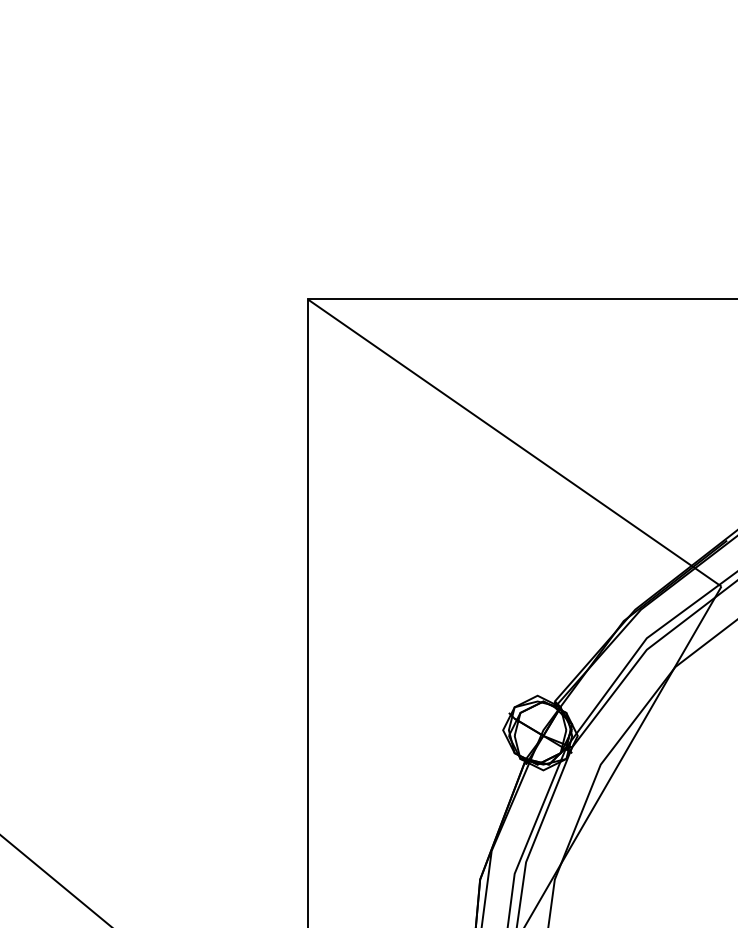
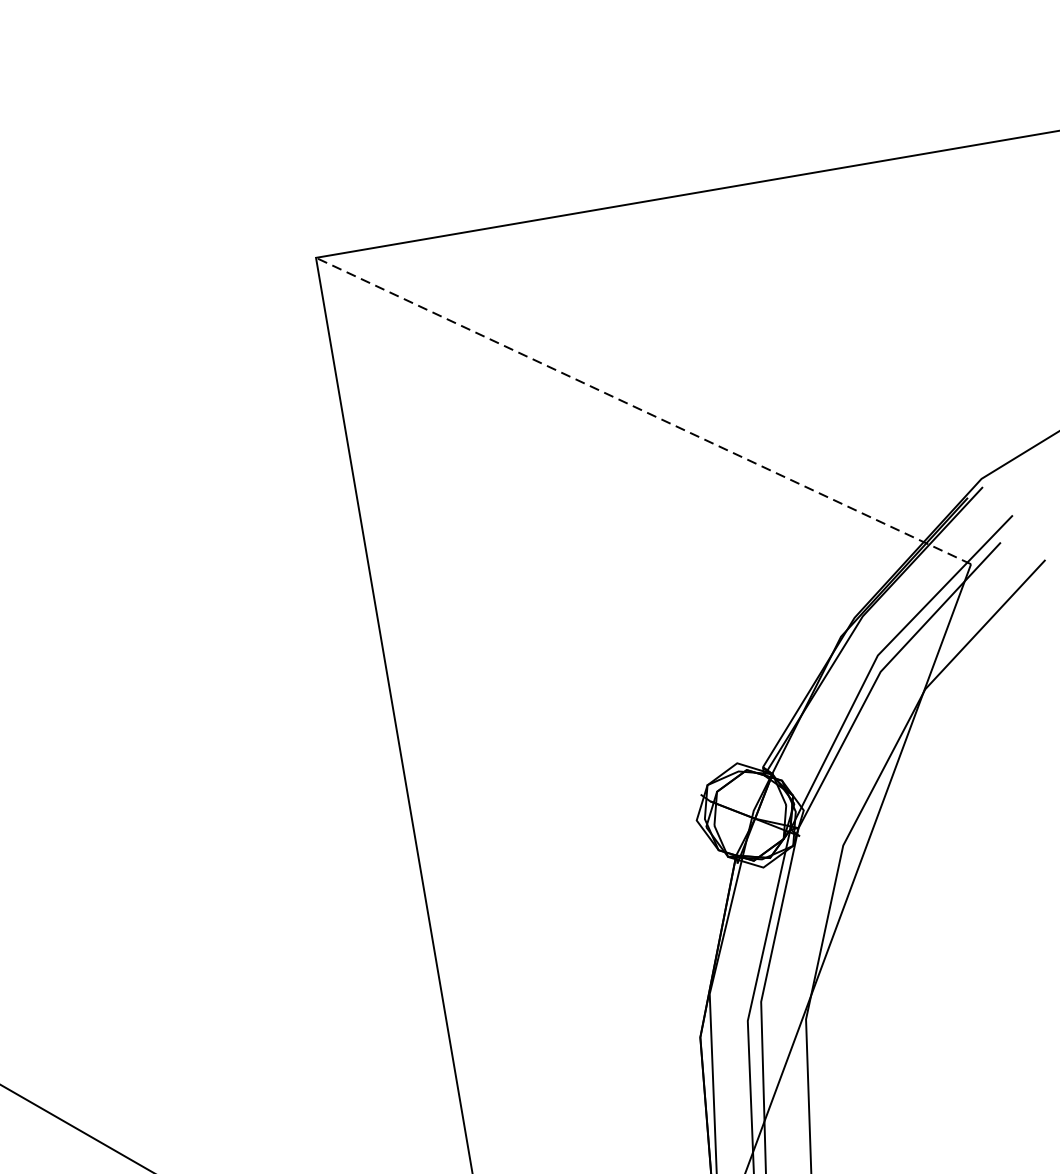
line: (514, 442) -> (643, 410), solid -> dashed

